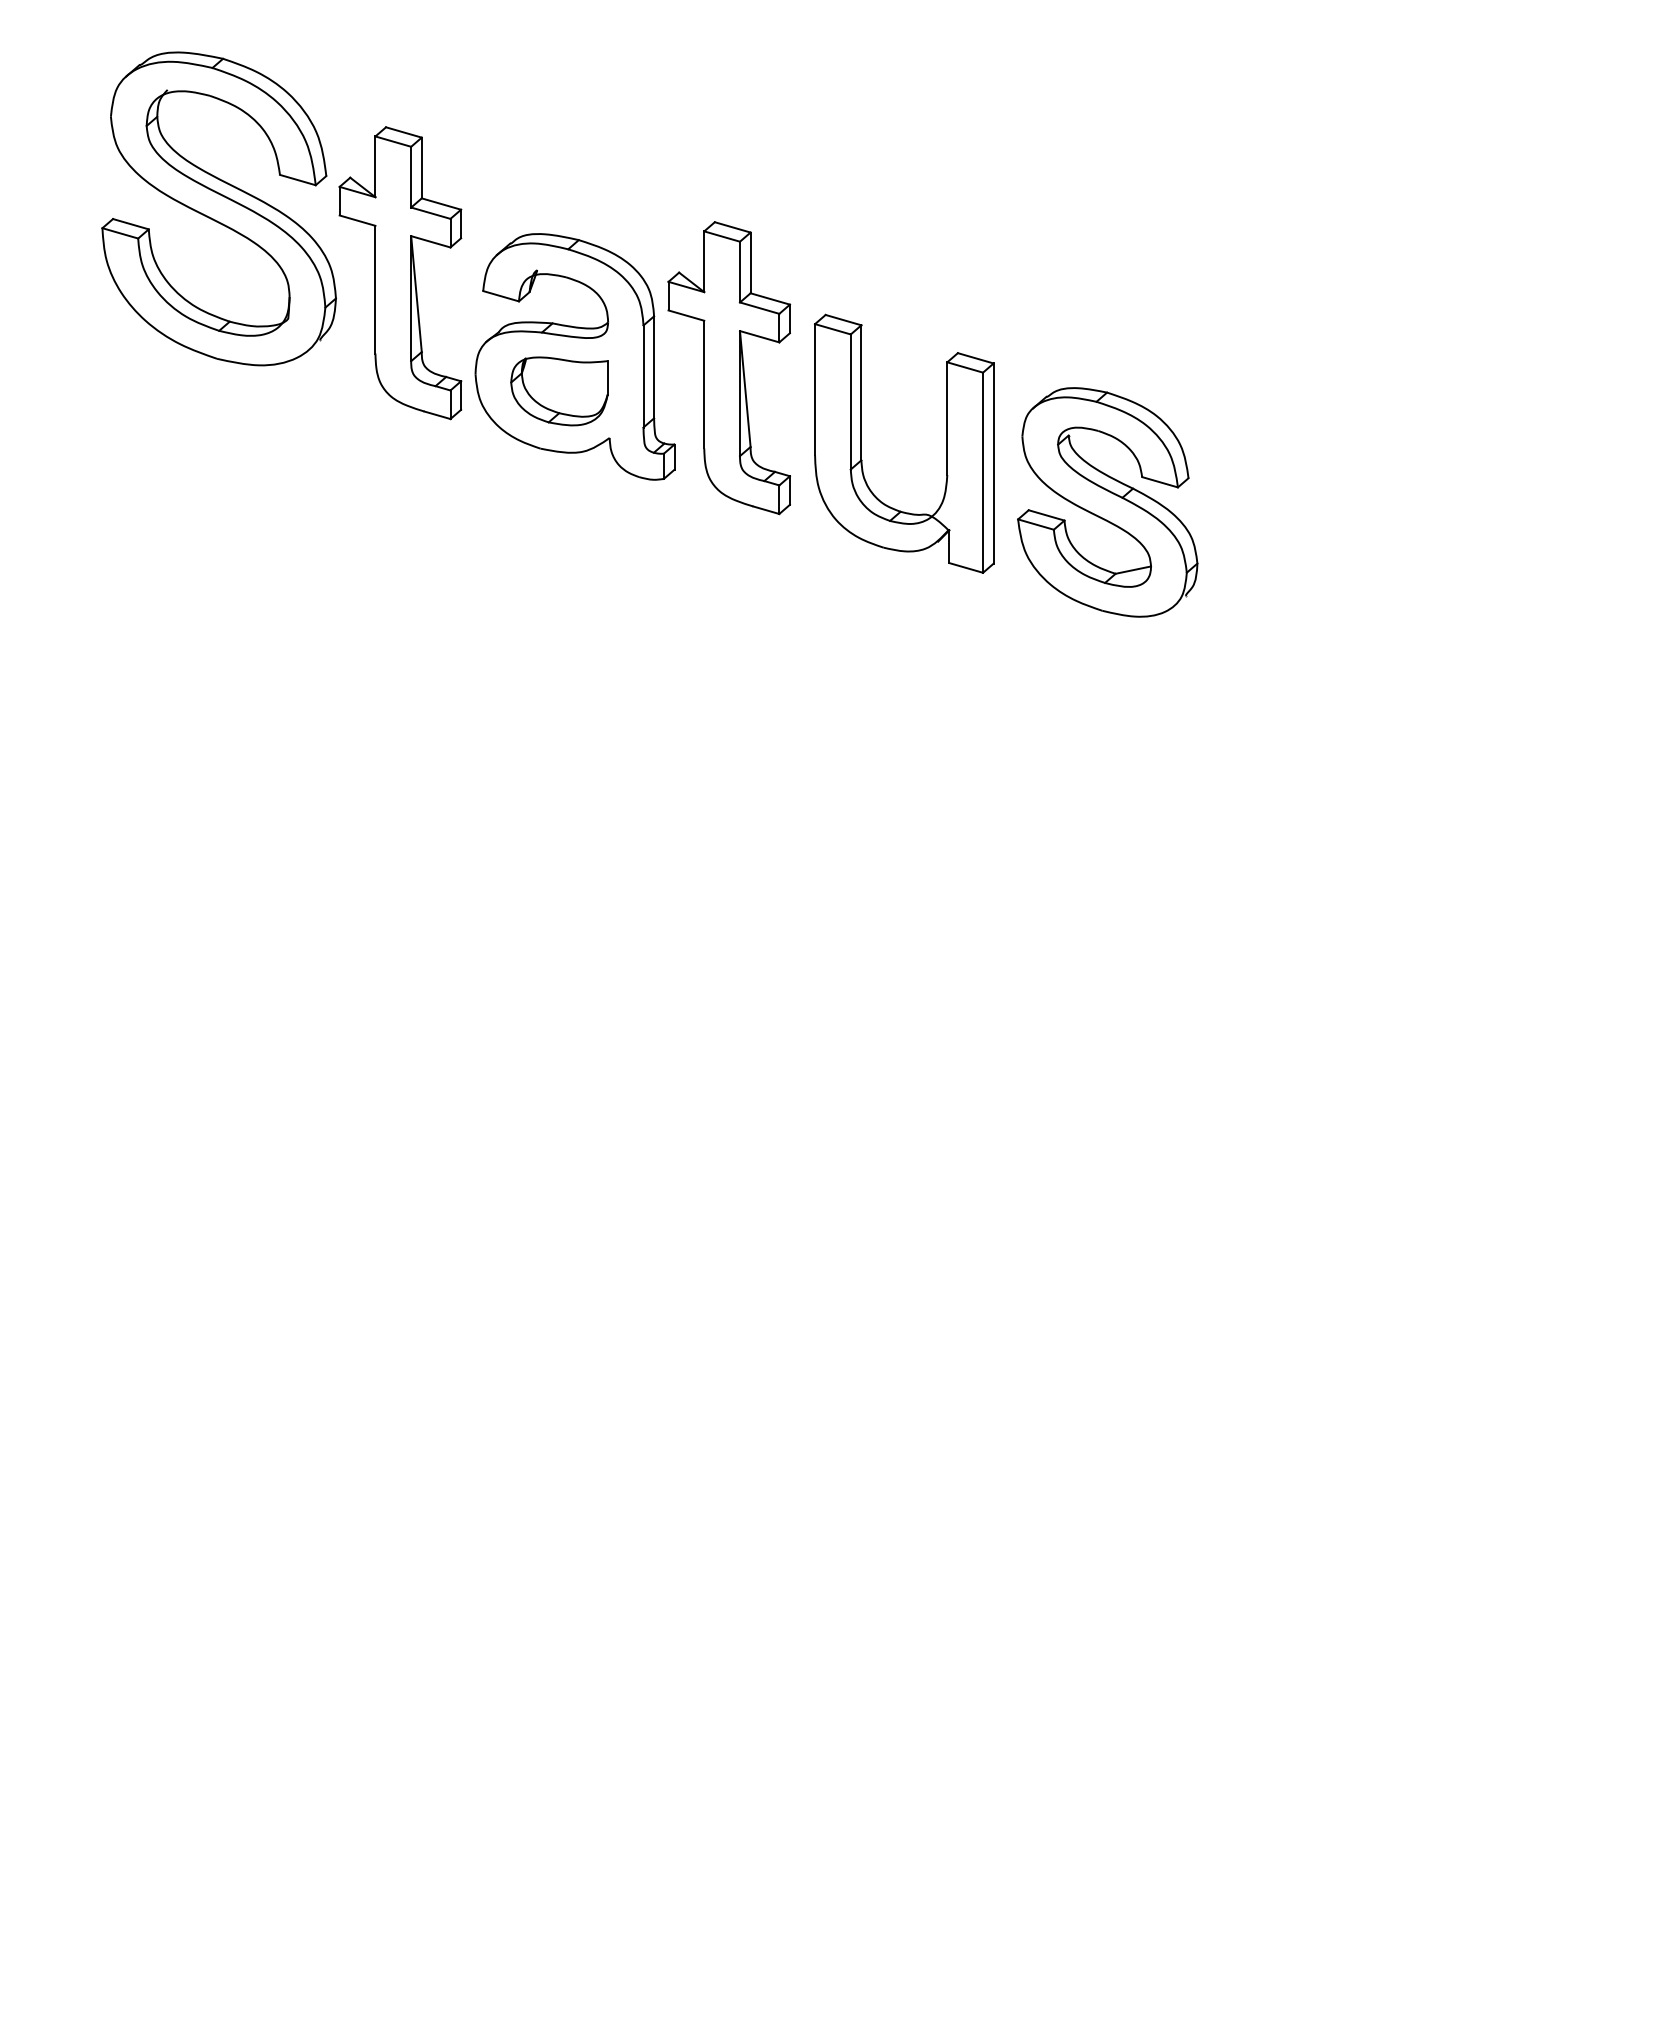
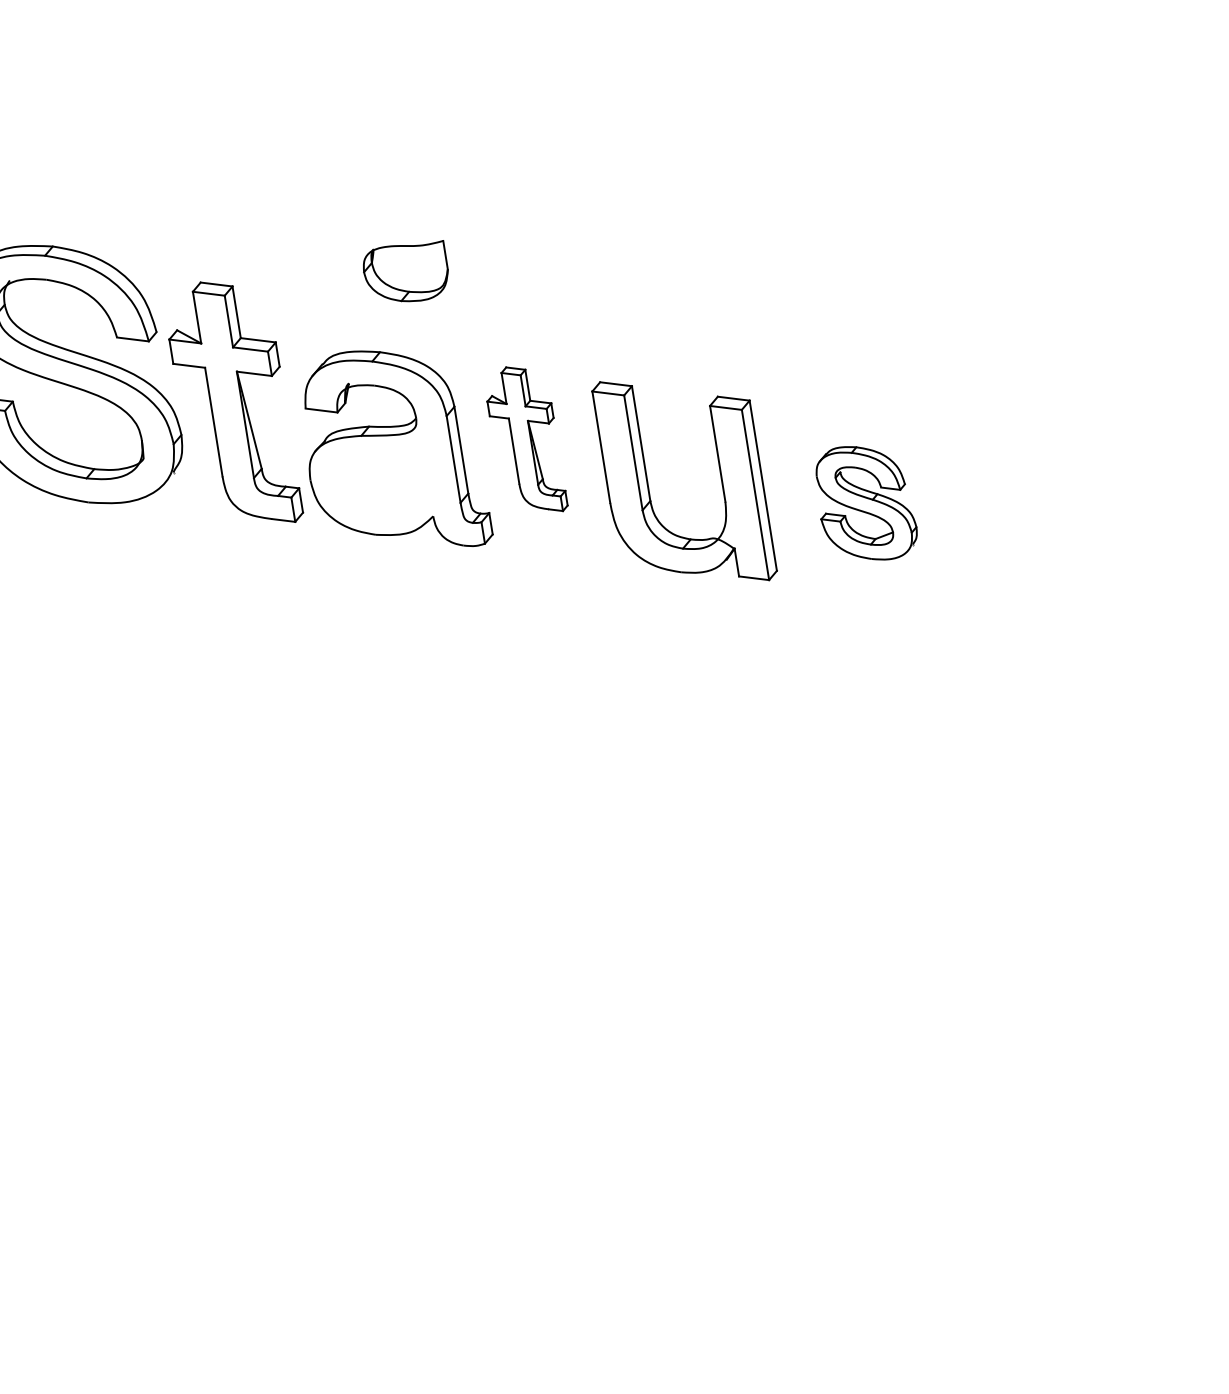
part: (729, 368) -> (525, 440), size x0.6
part: (559, 391) -> (406, 273), moved
part: (1107, 502) -> (865, 503), size x0.6

